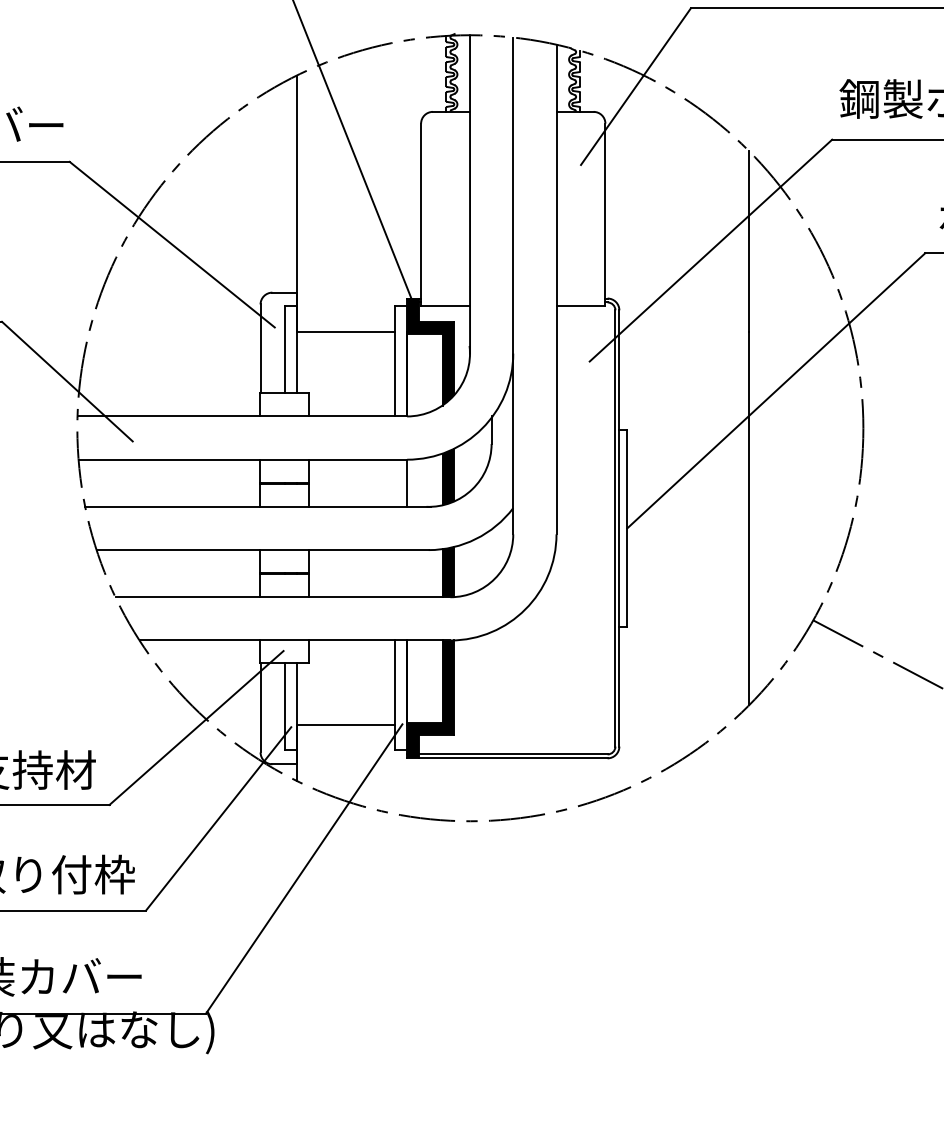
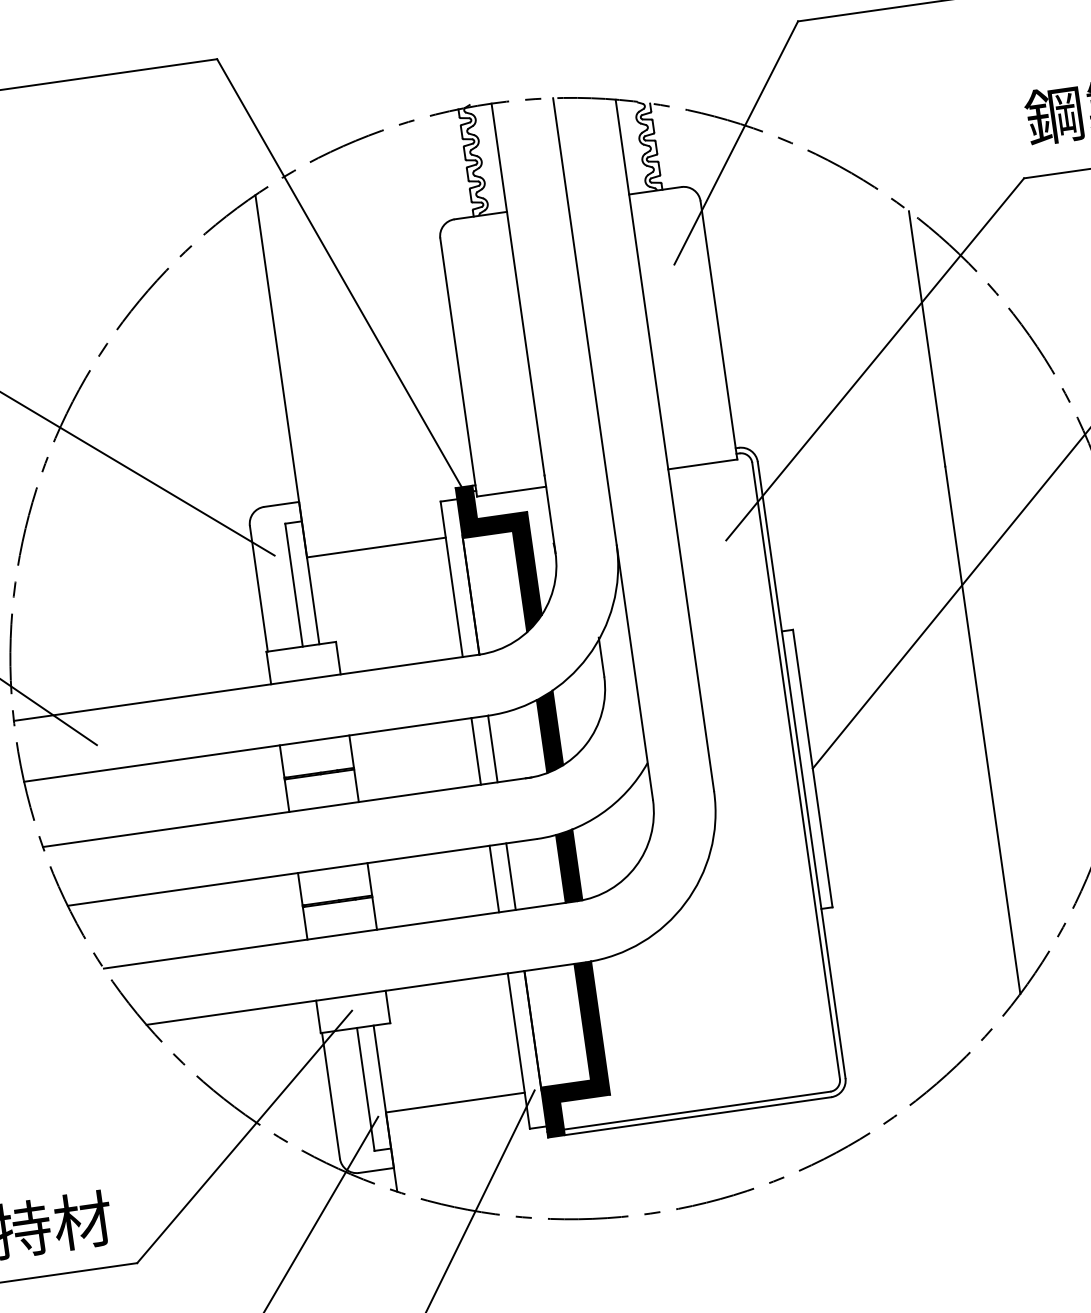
line: (395, 482) -> (476, 750), added
line: (395, 573) -> (494, 878), added
line: (407, 573) -> (511, 876), added

